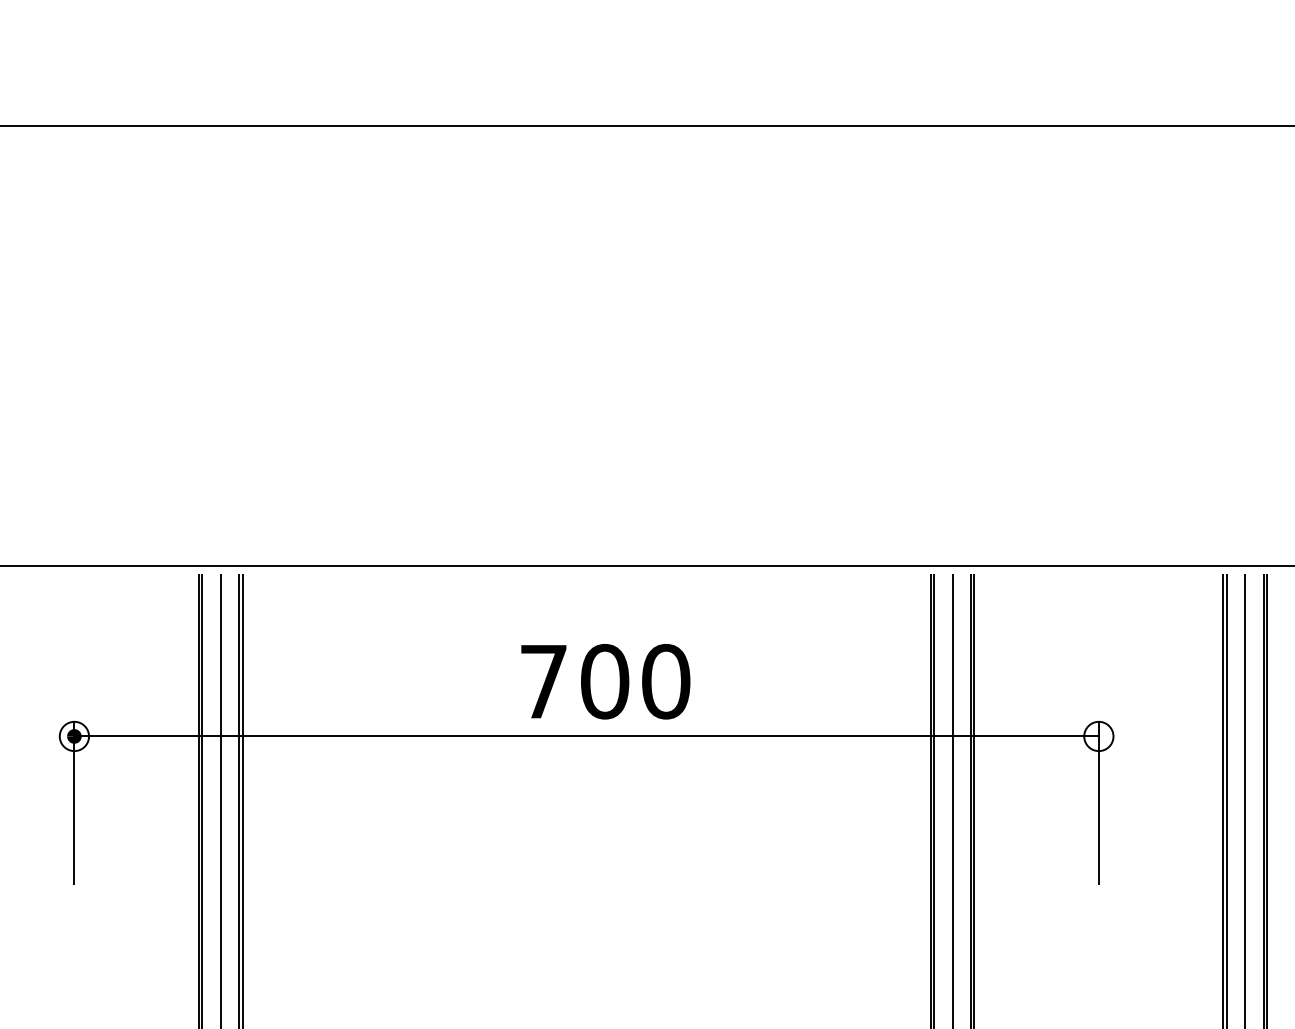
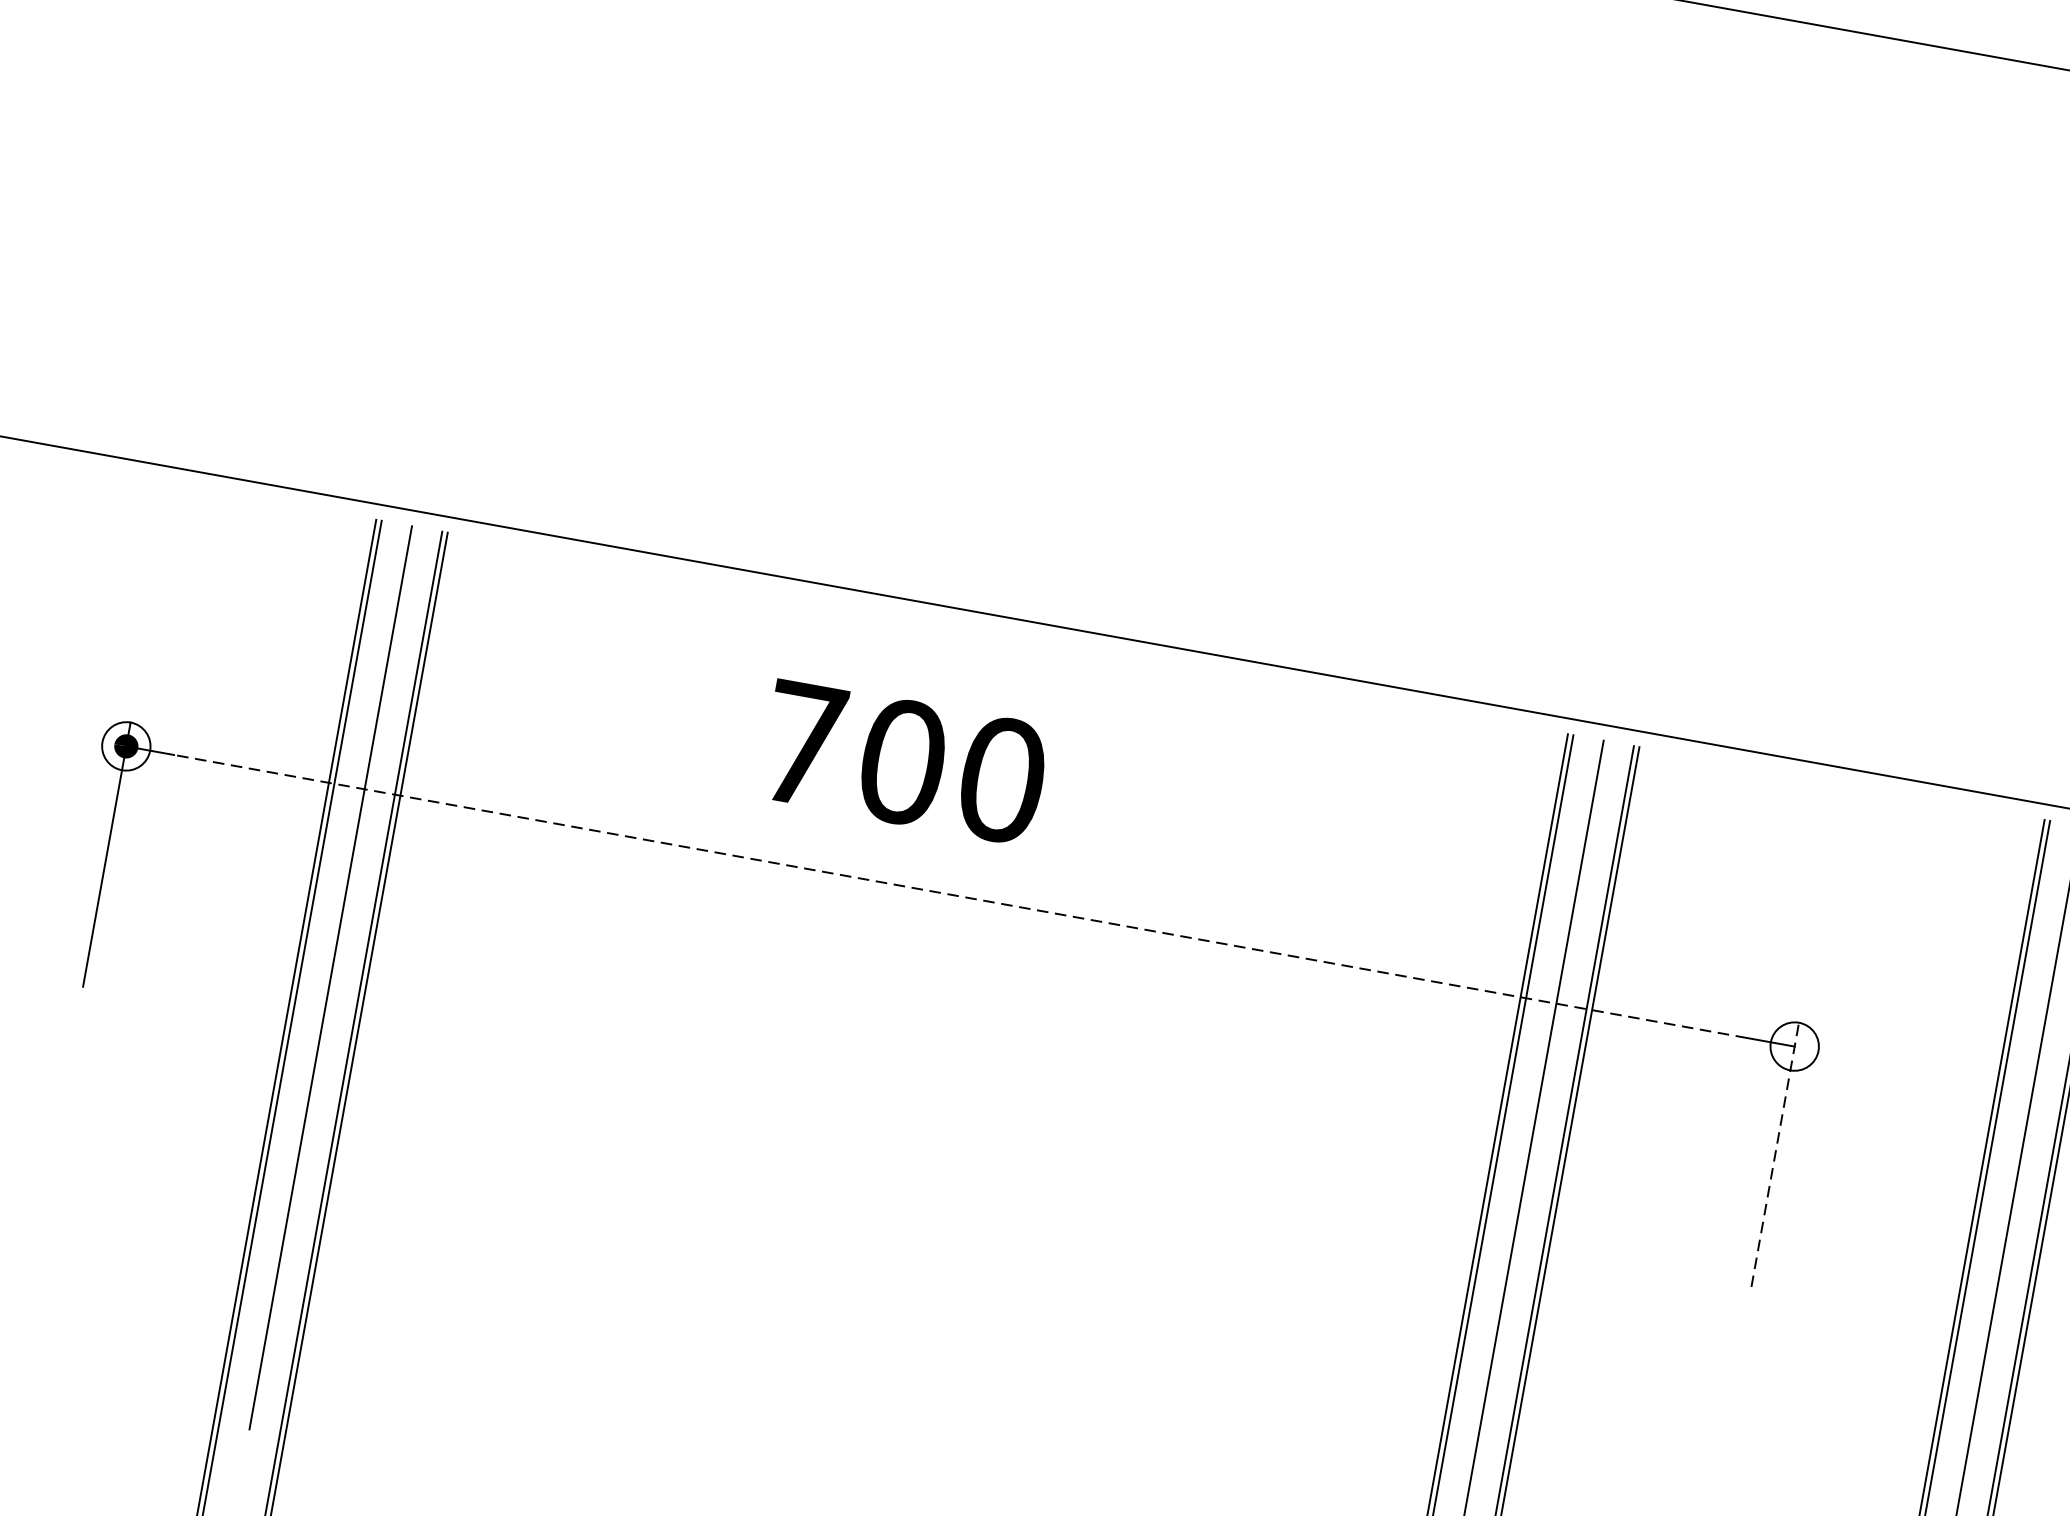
text: (605, 681) -> (903, 761), moved
line: (586, 736) -> (960, 896), solid -> dashed
line: (1098, 802) -> (1774, 1154), solid -> dashed

